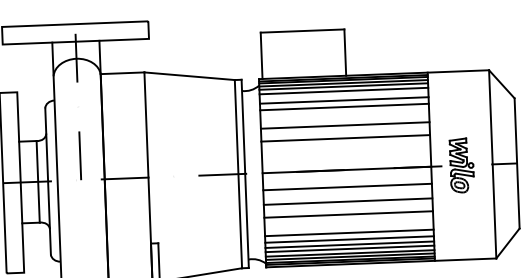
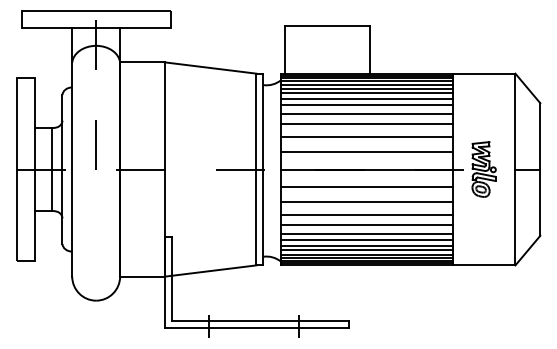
line: (343, 95) -> (366, 93), added
line: (344, 115) -> (366, 113), added
line: (345, 153) -> (366, 152), added
line: (348, 224) -> (366, 225), added

